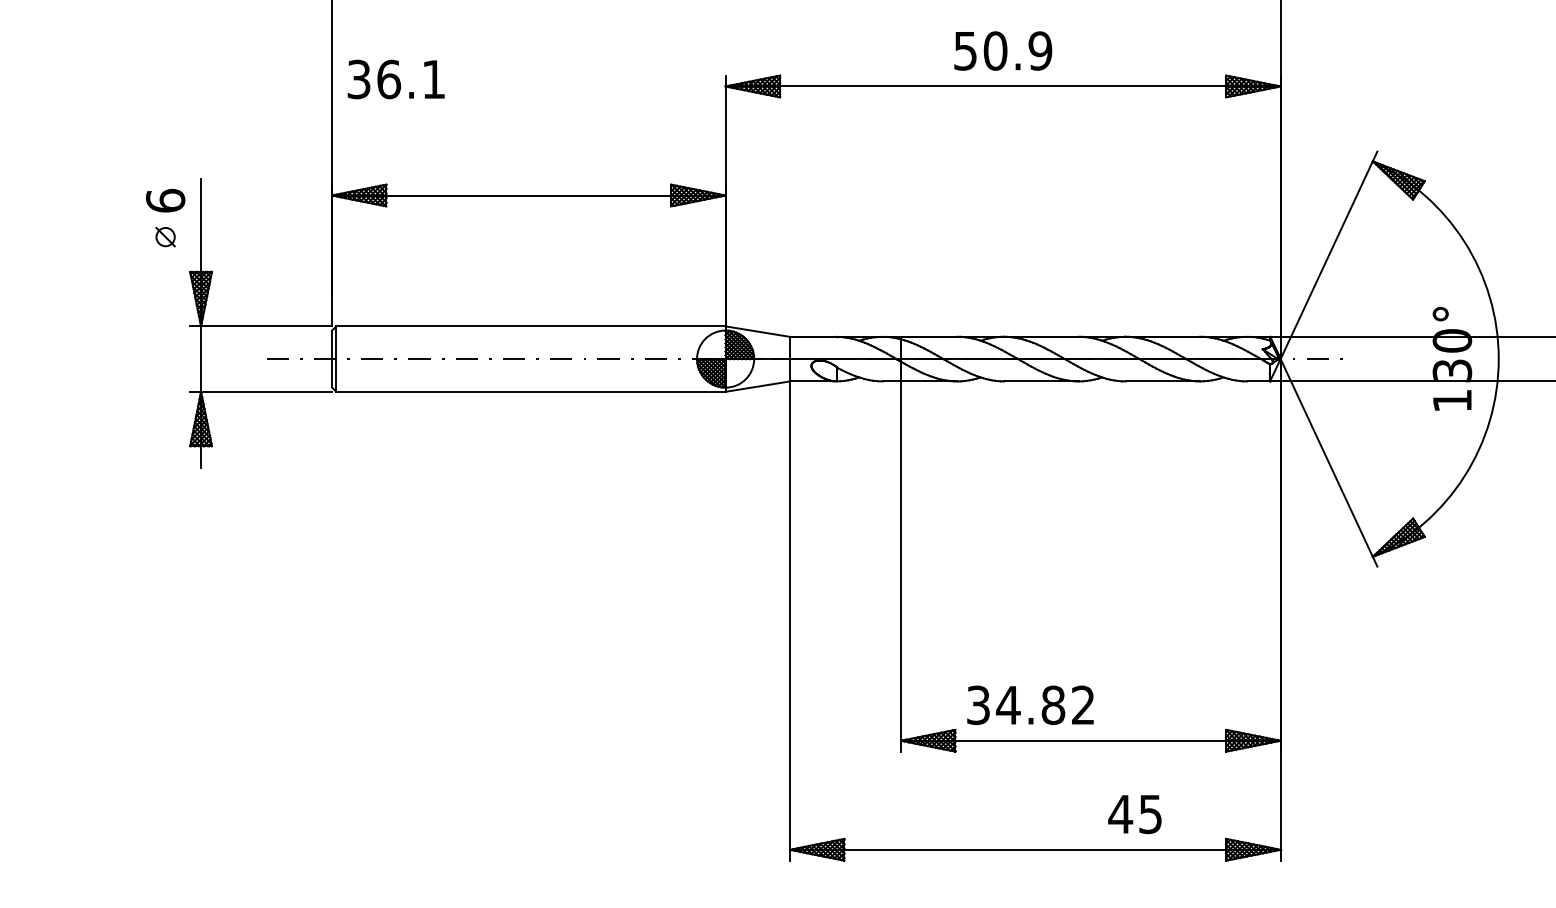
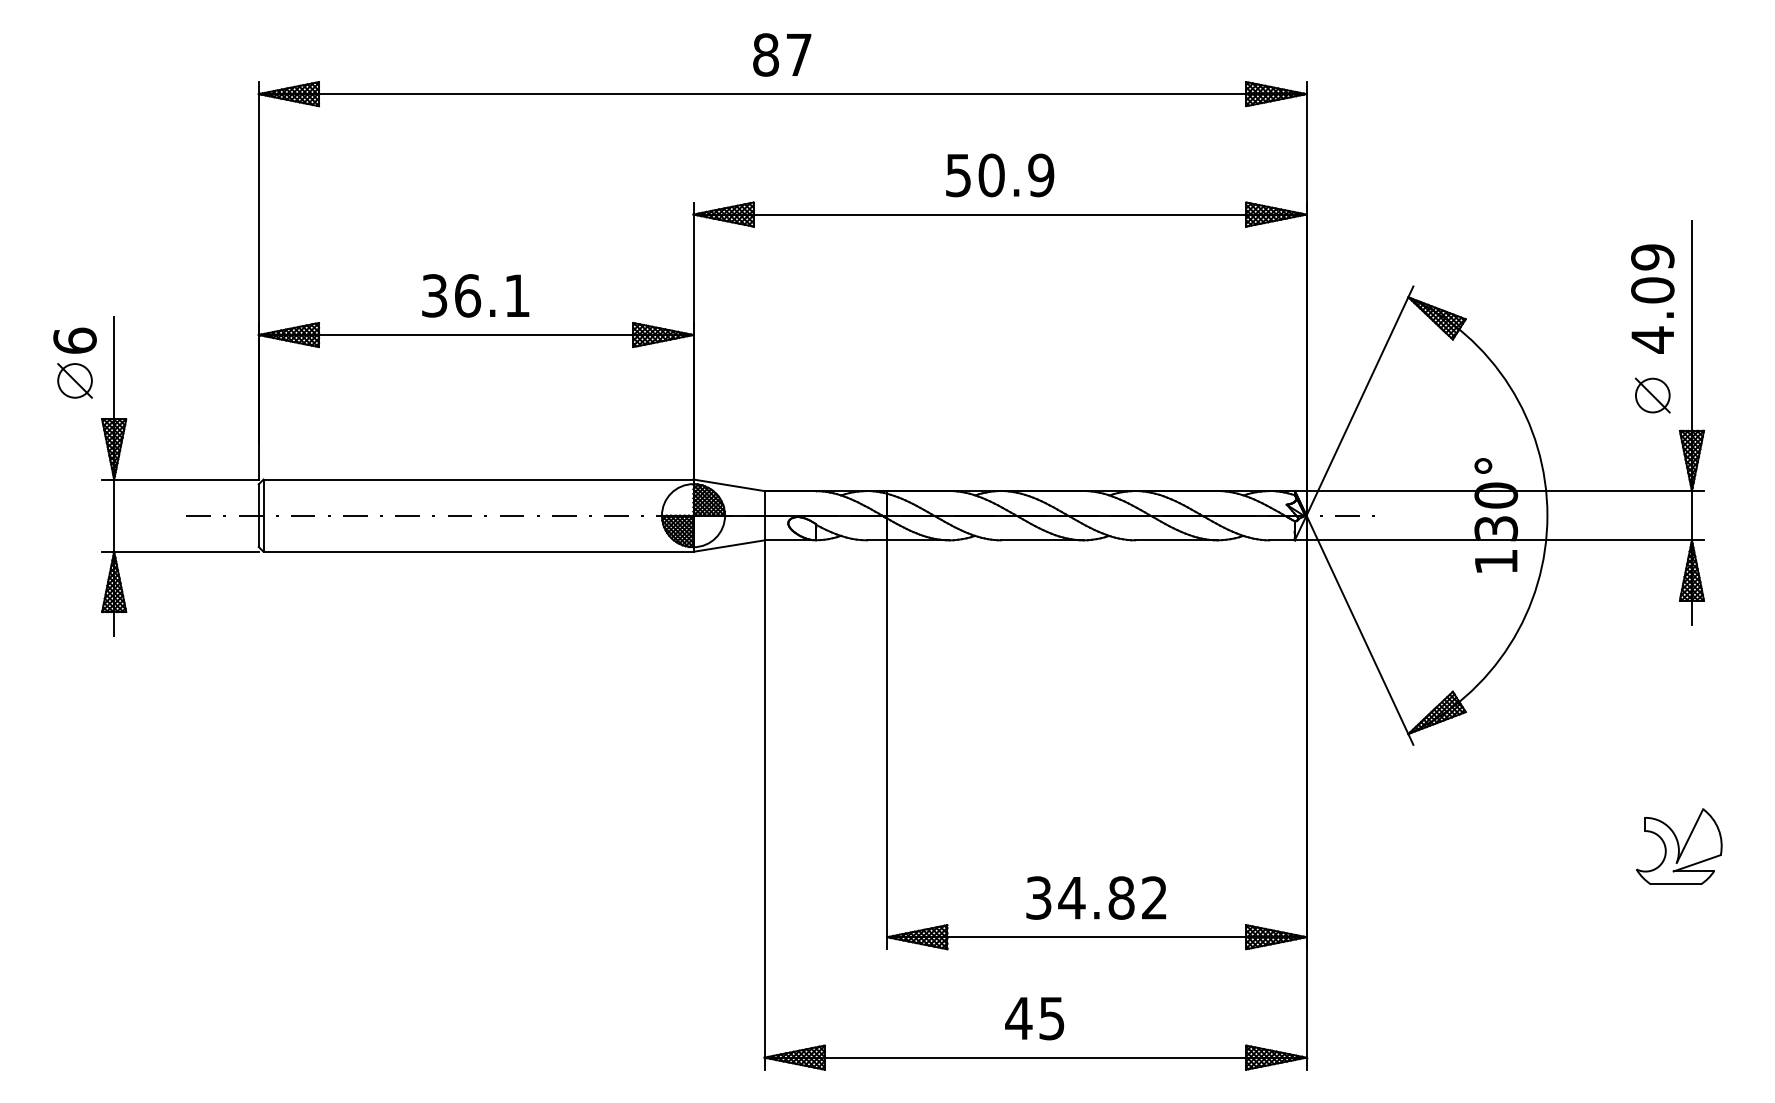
text: (396, 79) -> (475, 295), moved
part: (165, 236) -> (74, 380), size x1.67
text: (1030, 704) -> (1096, 897), moved
text: (1134, 814) -> (1034, 1018), moved

